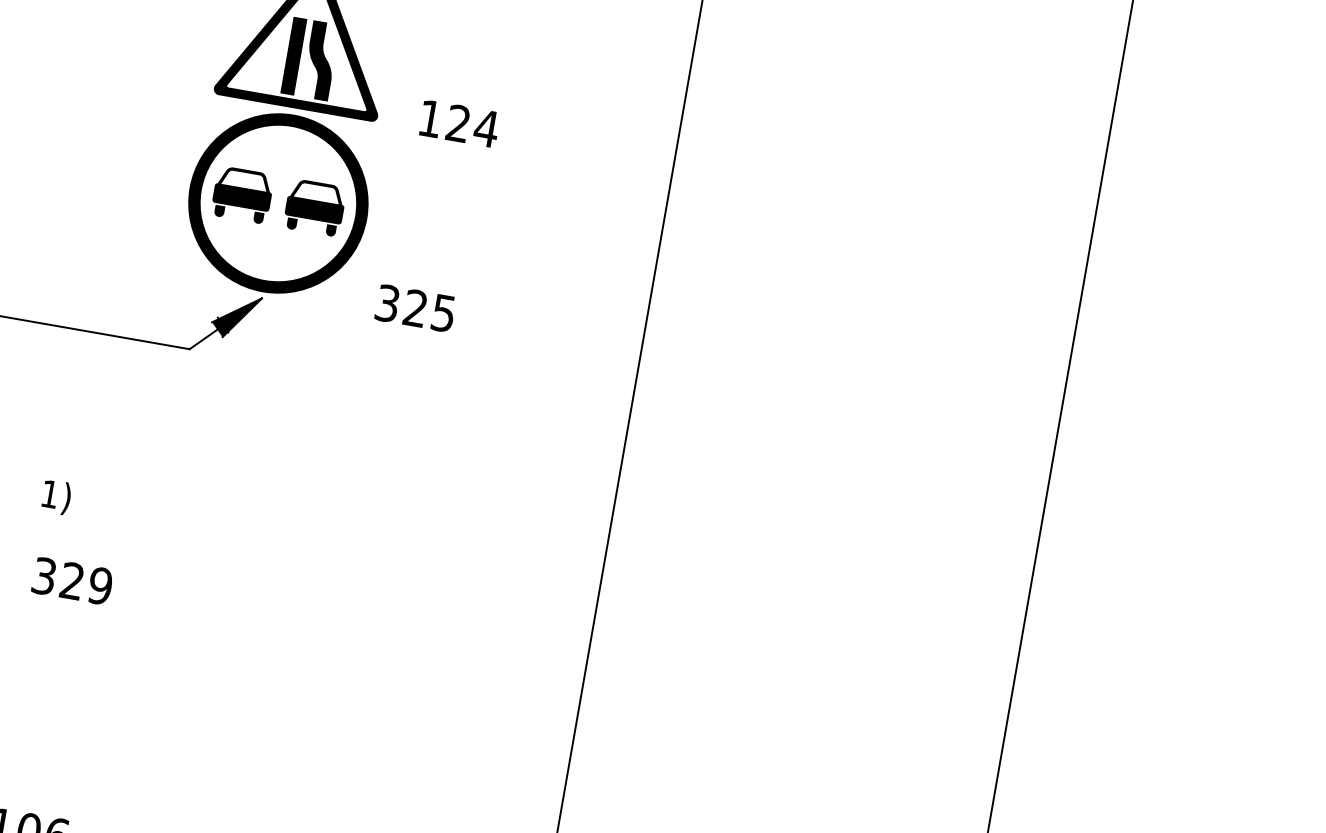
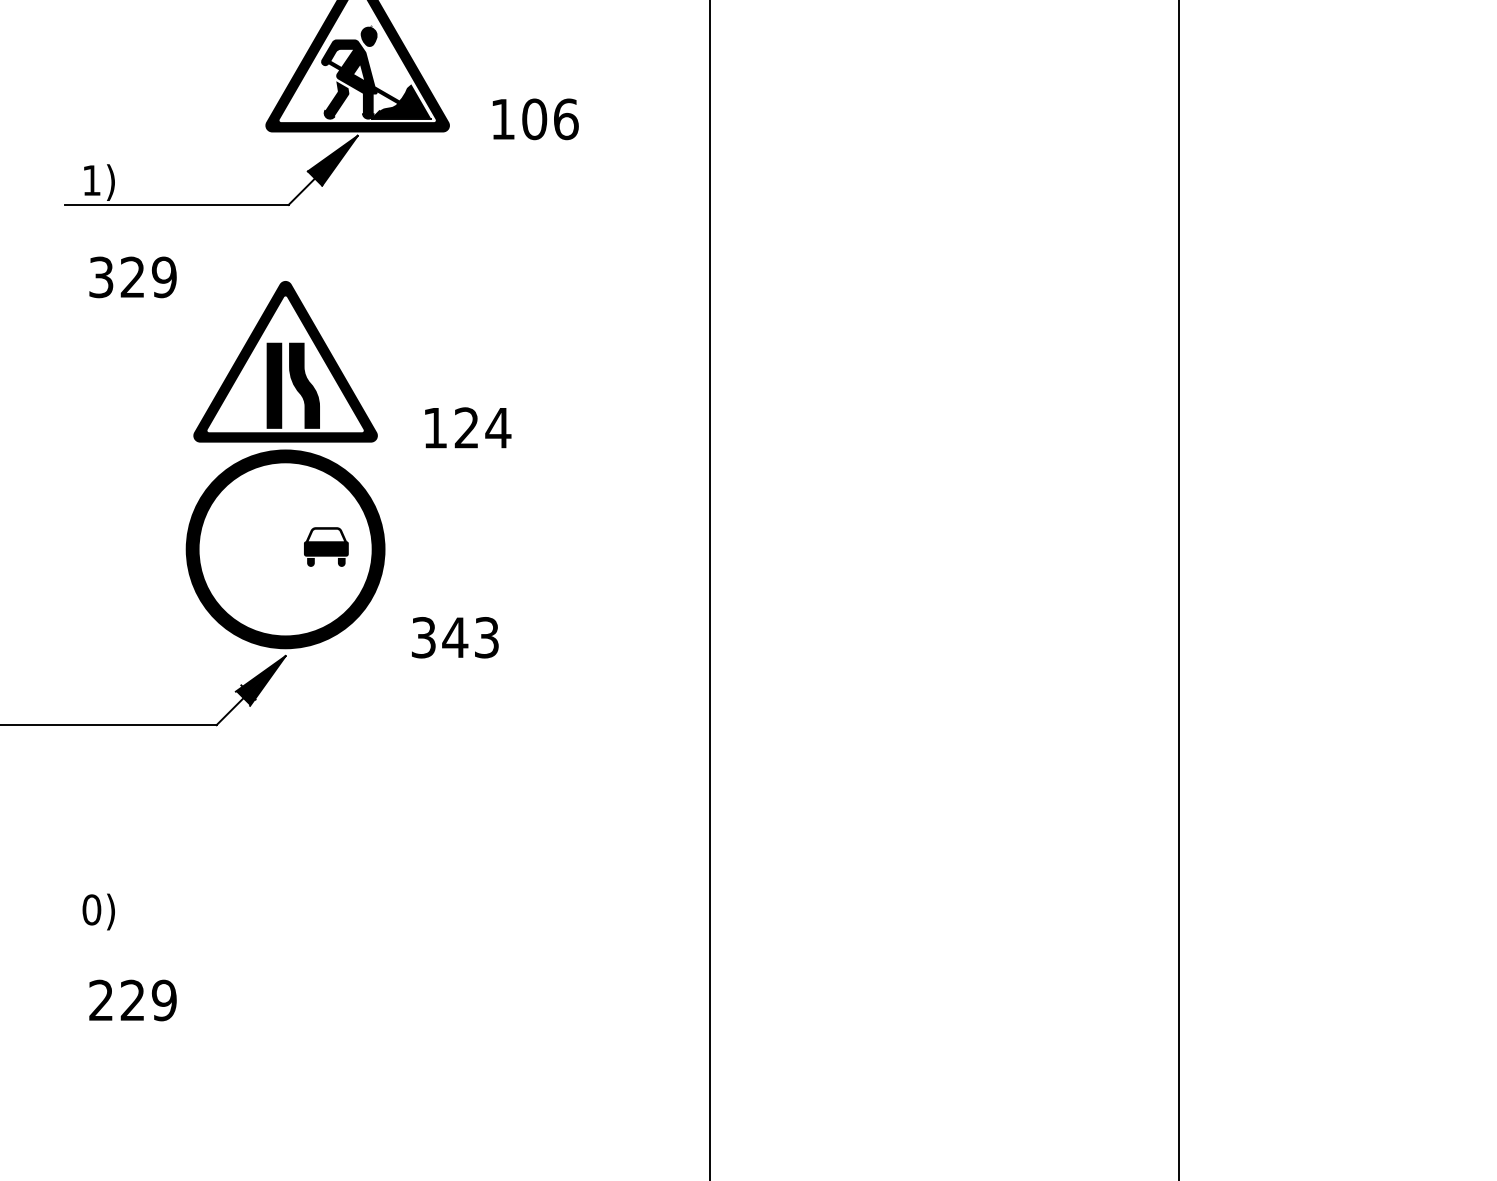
part: (242, 194) -> (244, 546), removed
part: (315, 207) -> (326, 546), size x0.7
text: (429, 310) -> (470, 637), 325 -> 343
text: (49, 493) -> (91, 909), 1) -> 0)
text: (44, 576) -> (101, 1000), 329 -> 229

